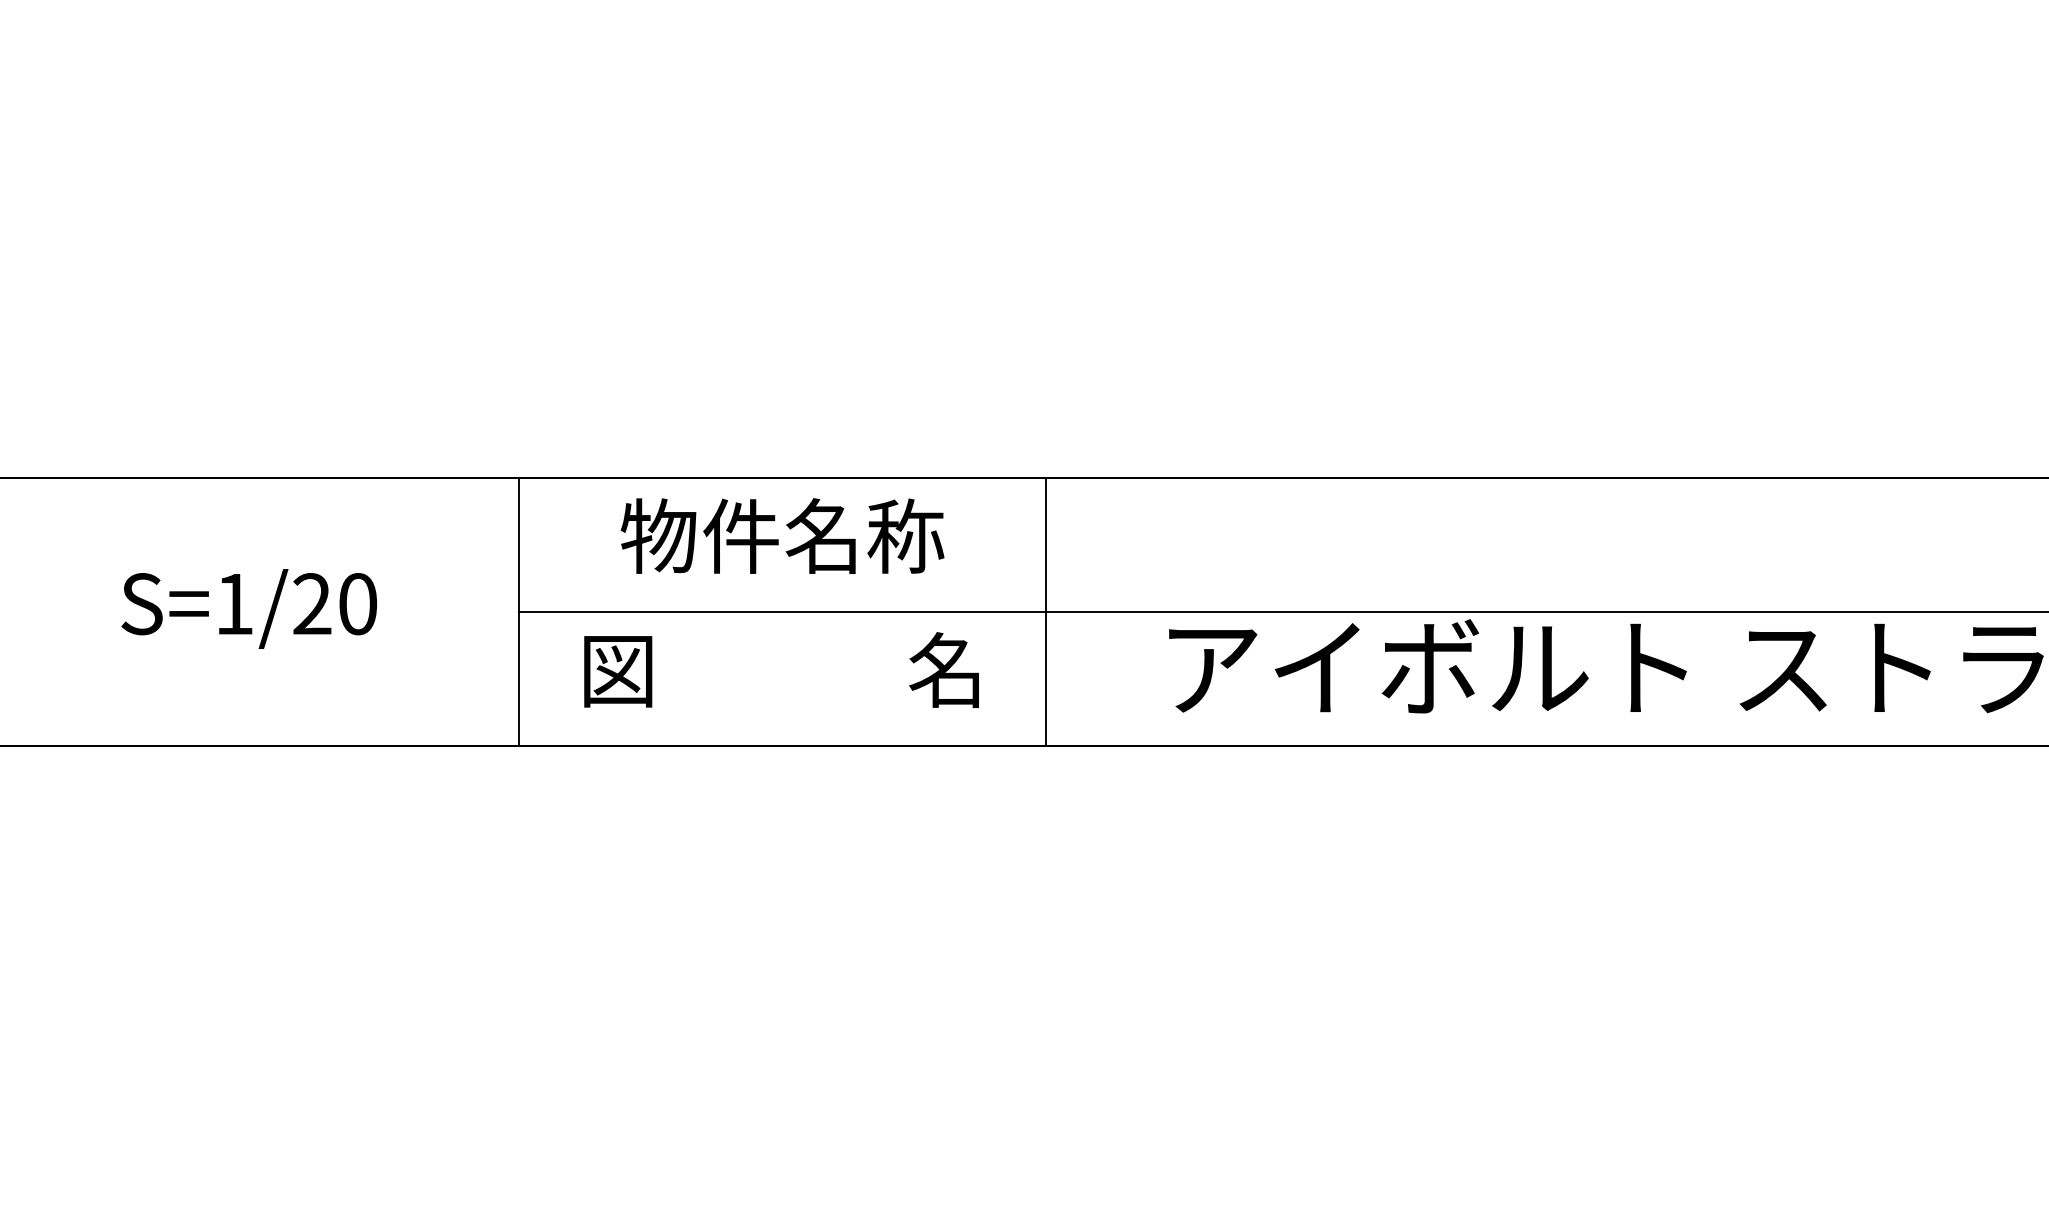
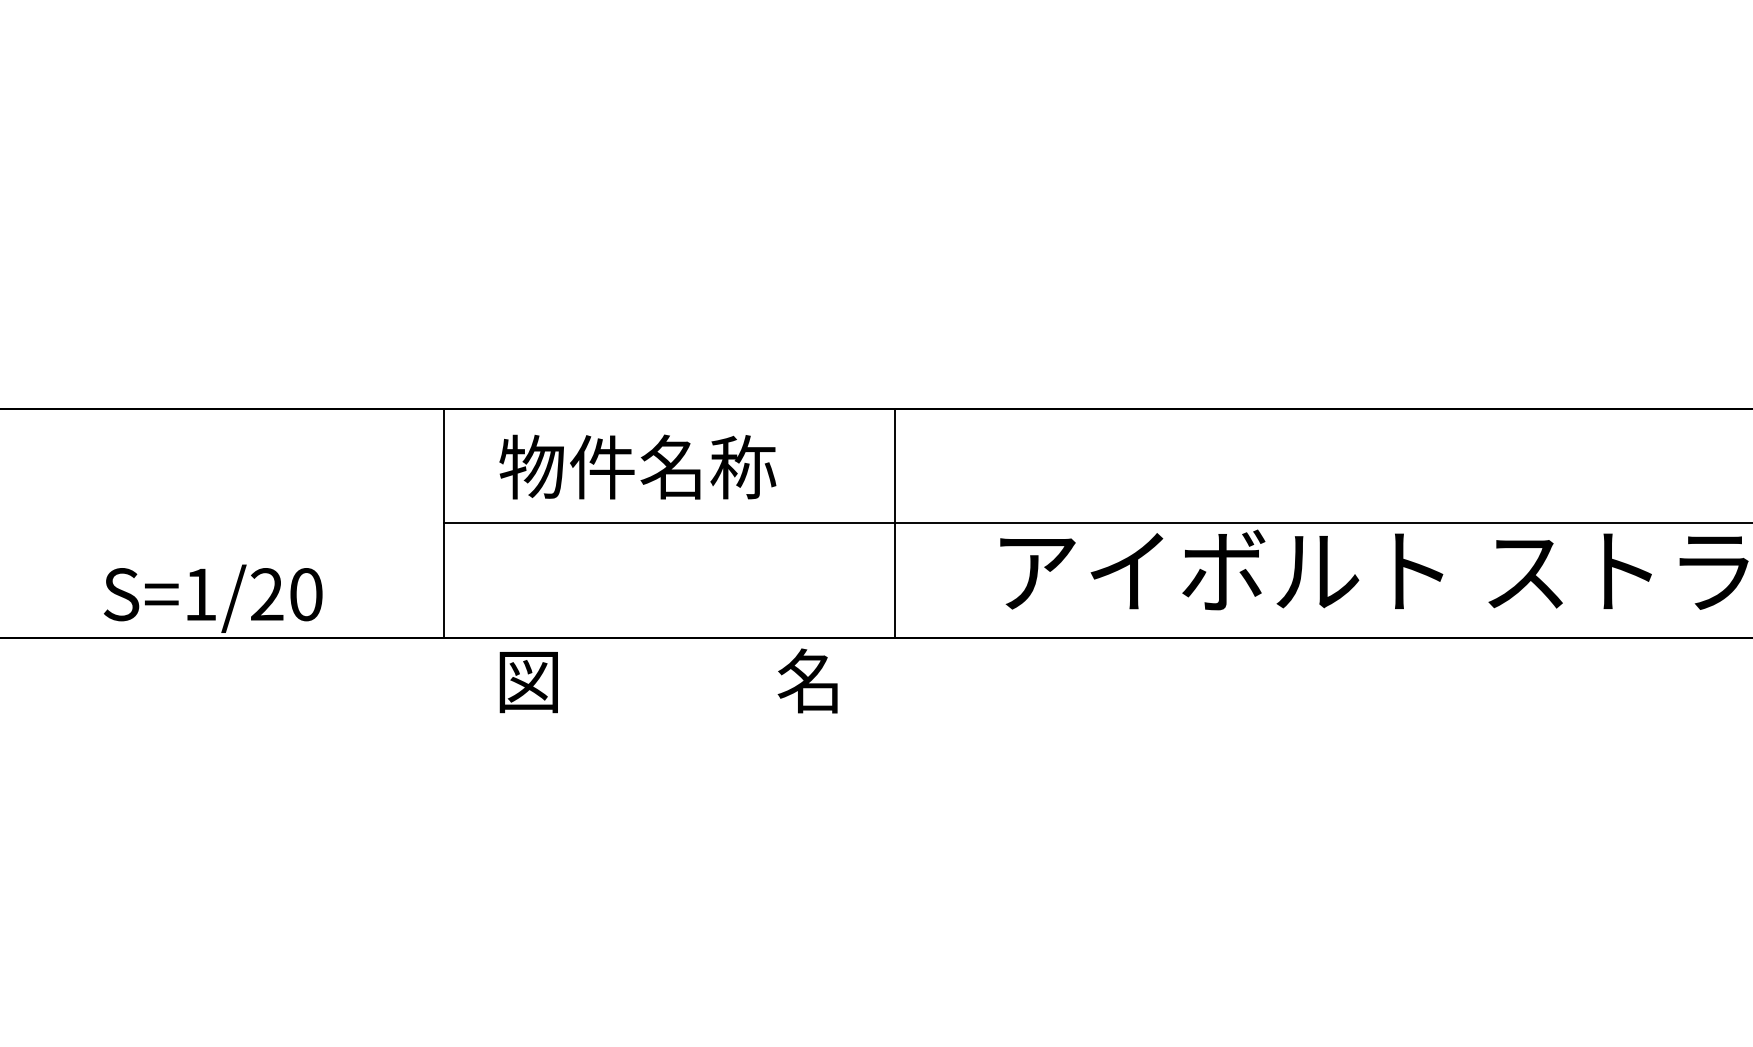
text: (782, 535) -> (637, 466), moved
text: (248, 608) -> (212, 598), moved
text: (781, 669) -> (668, 680), moved

